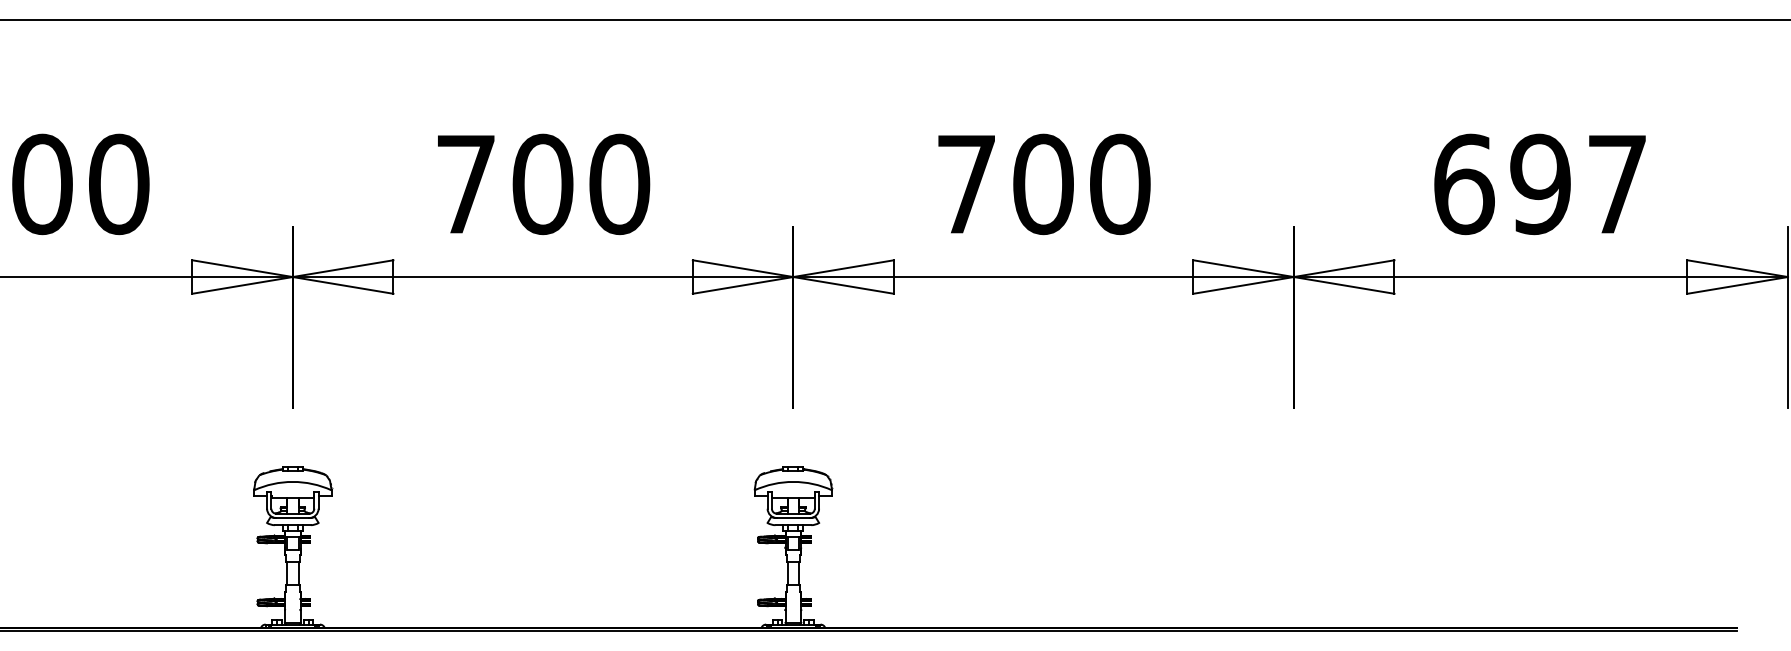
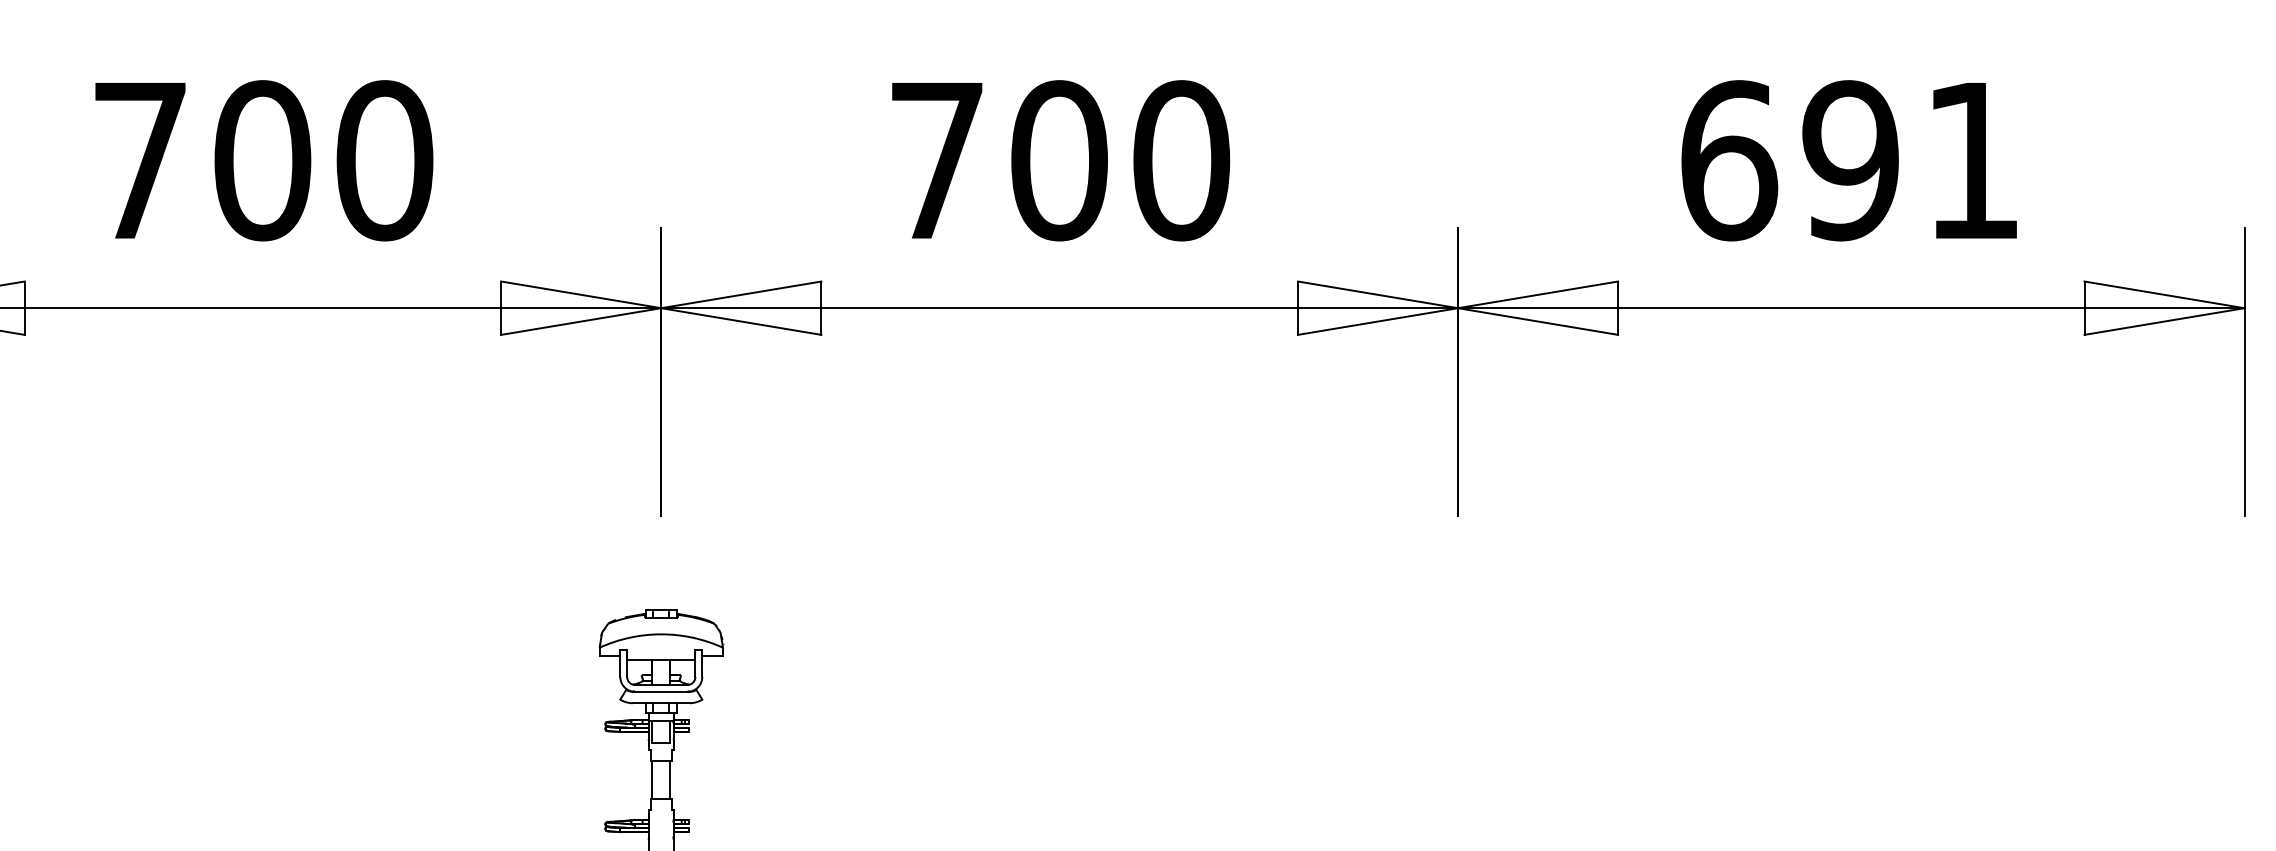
text: (1617, 184) -> (1973, 160), 697 -> 691

